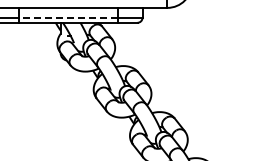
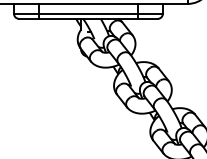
line: (68, 17) -> (88, 13), dashed -> solid

